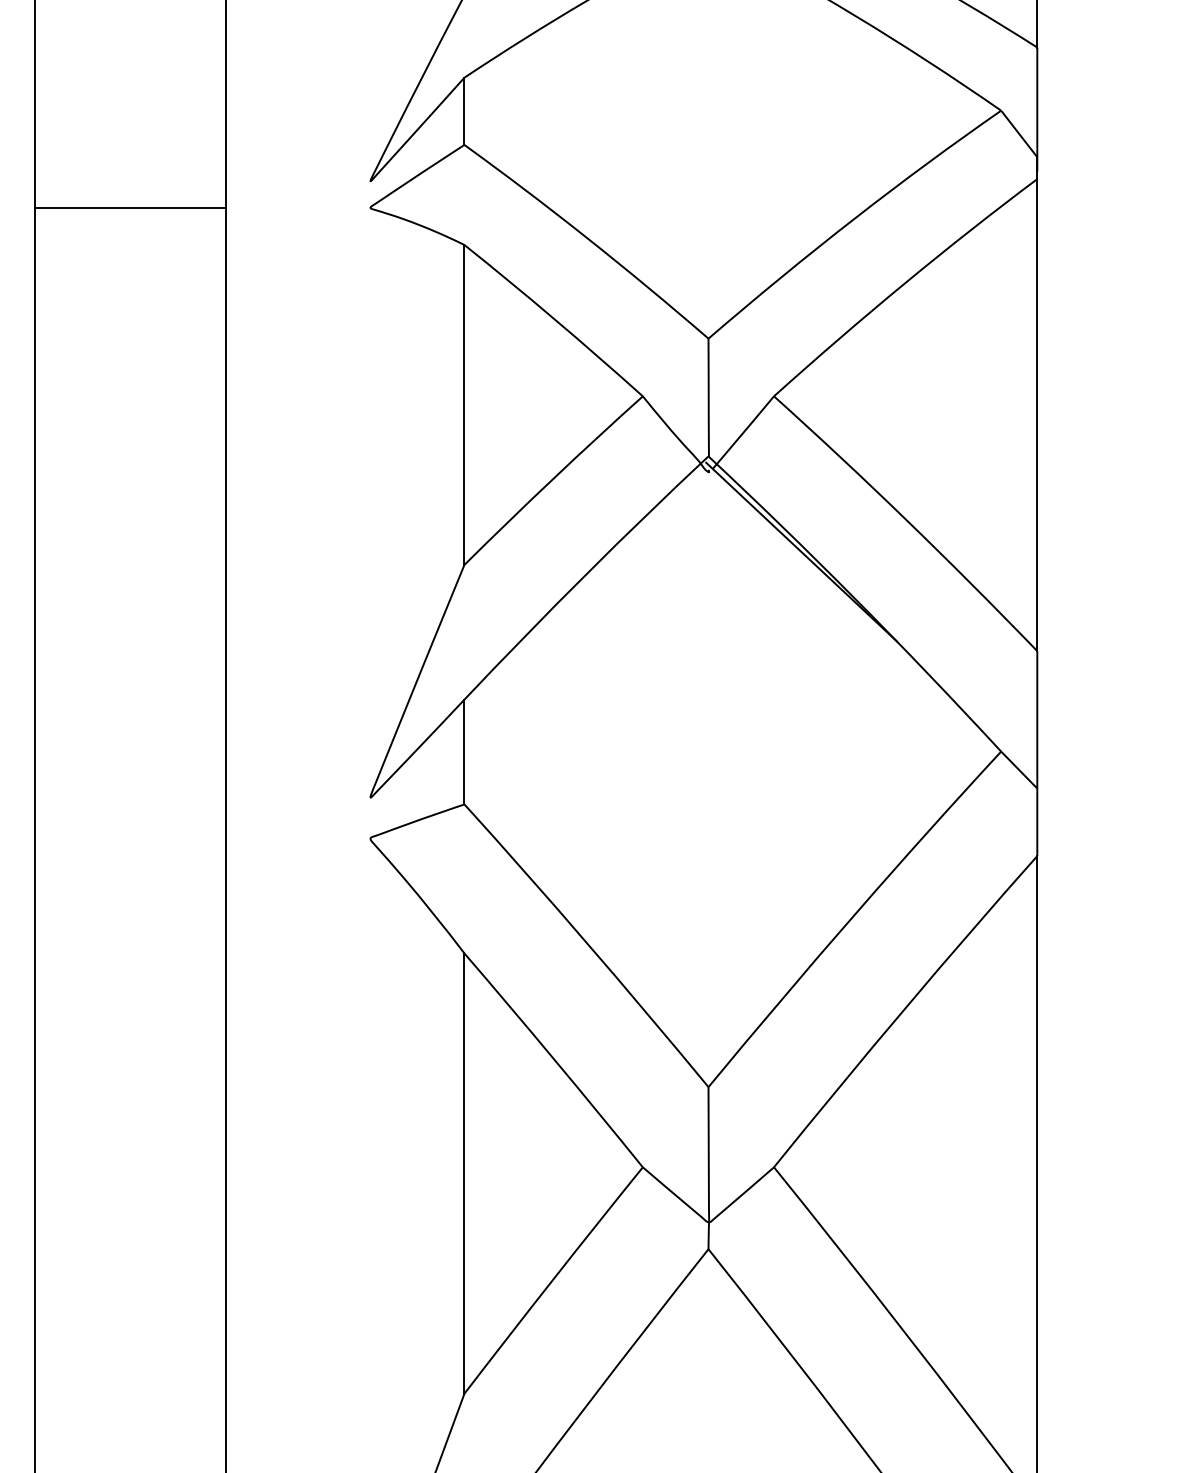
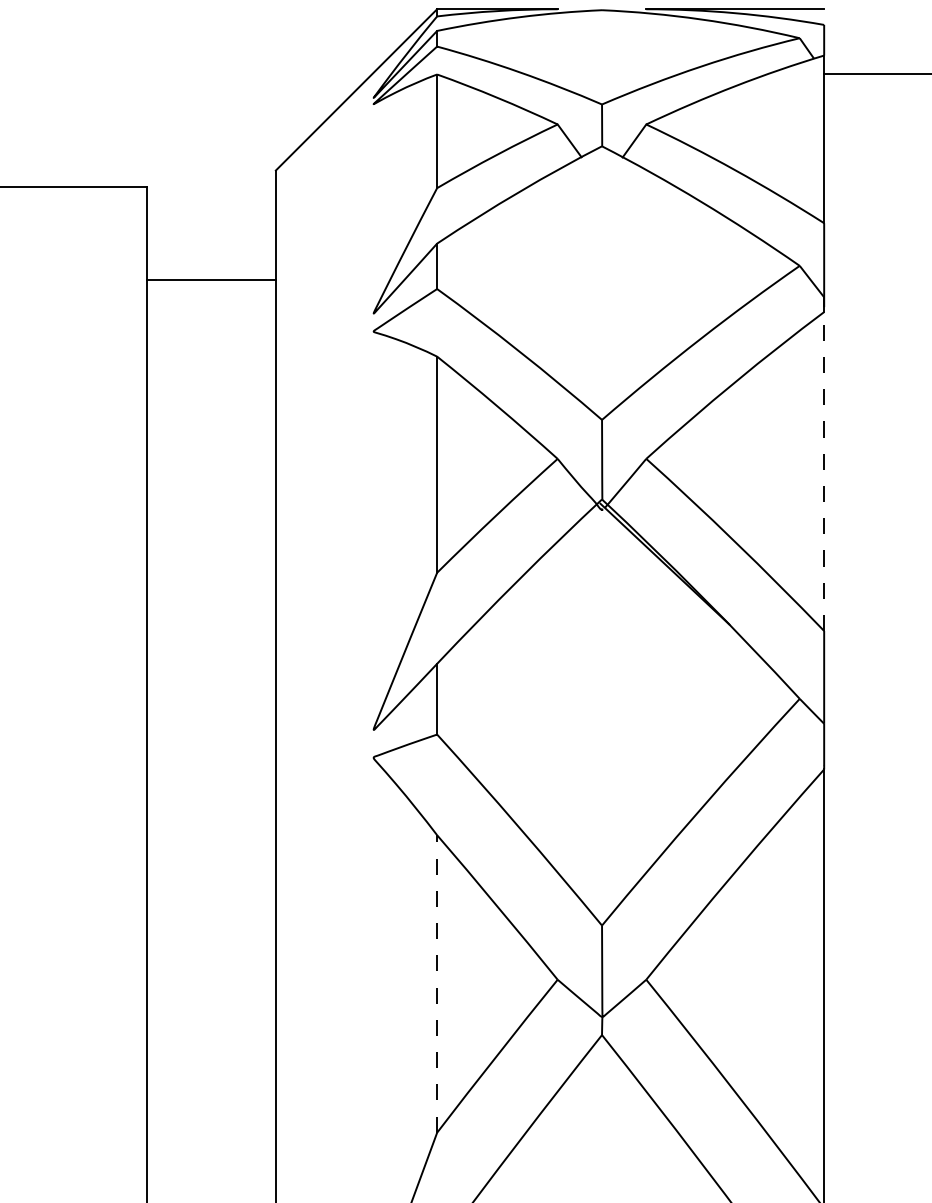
line: (128, 207) -> (210, 279), moved
line: (1037, 415) -> (824, 471), solid -> dashed
line: (464, 1172) -> (437, 983), solid -> dashed

